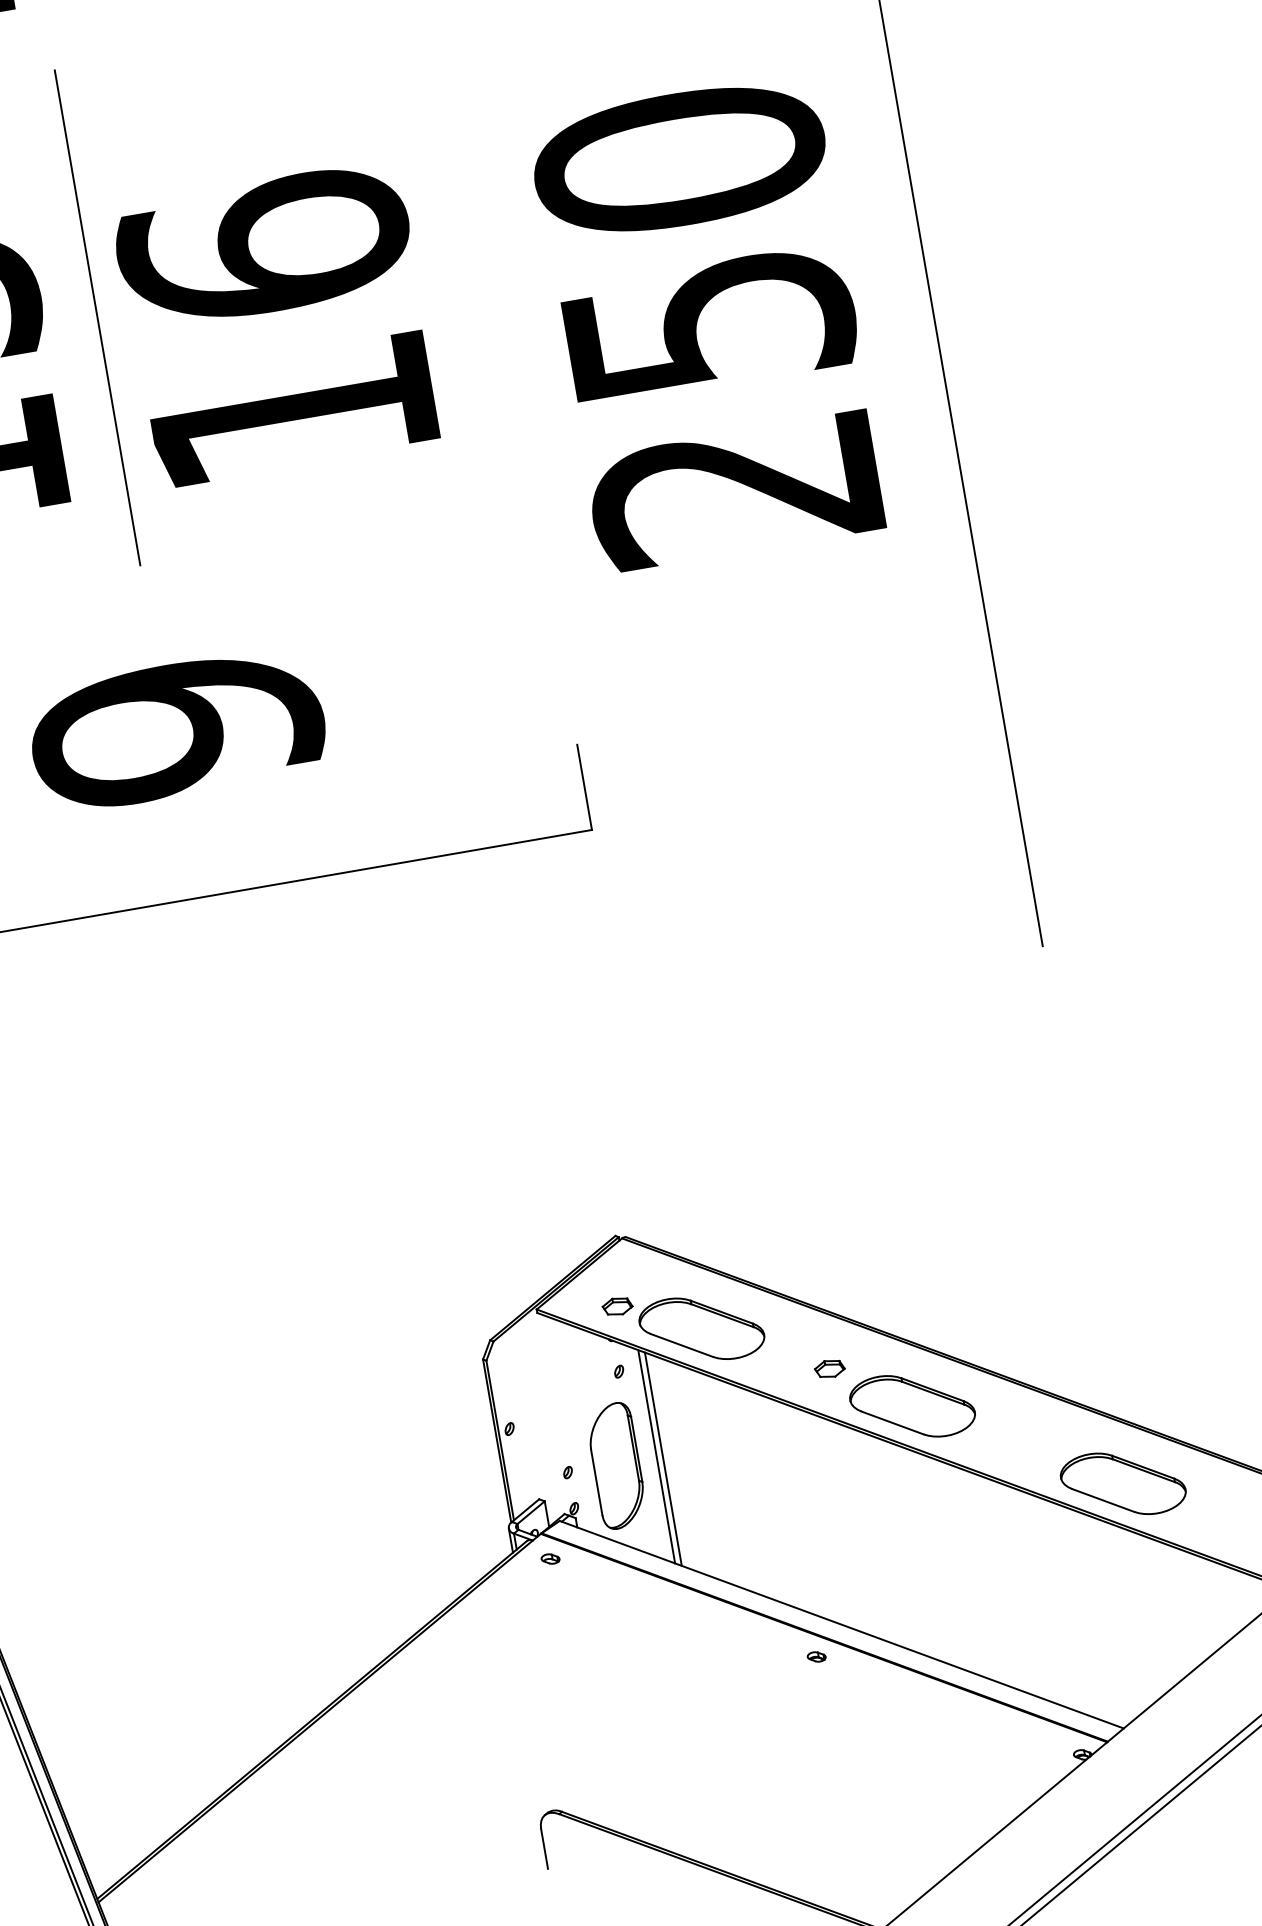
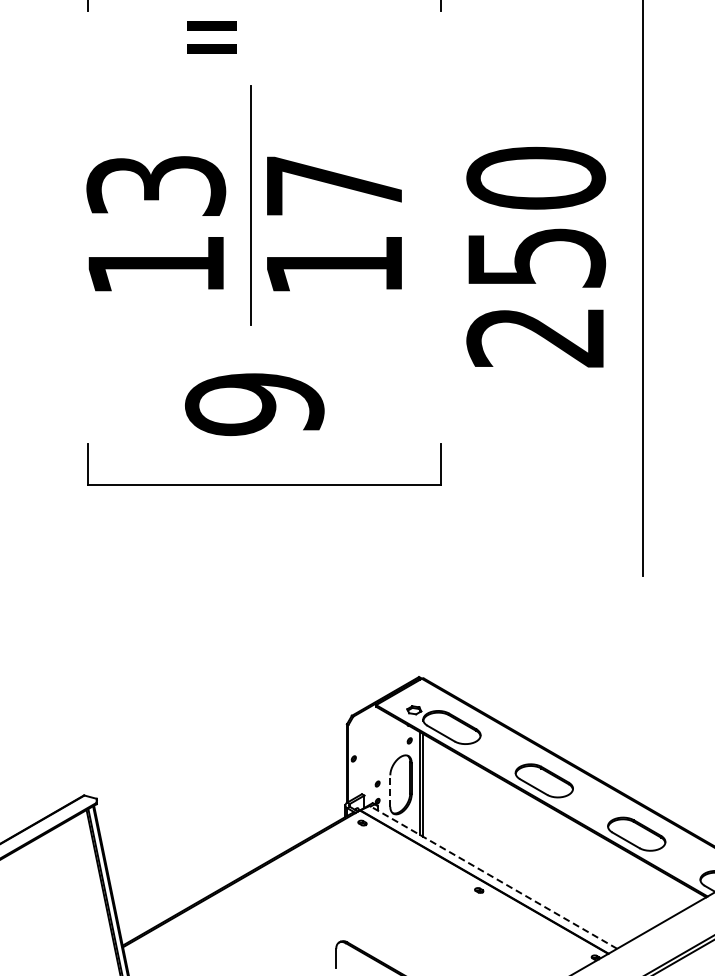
text: (264, 246) -> (334, 185), 16 -> 17
part: (829, 1368) -> (508, 756), removed
line: (597, 1483) -> (390, 791), solid -> dashed
line: (841, 1624) -> (493, 877), solid -> dashed

